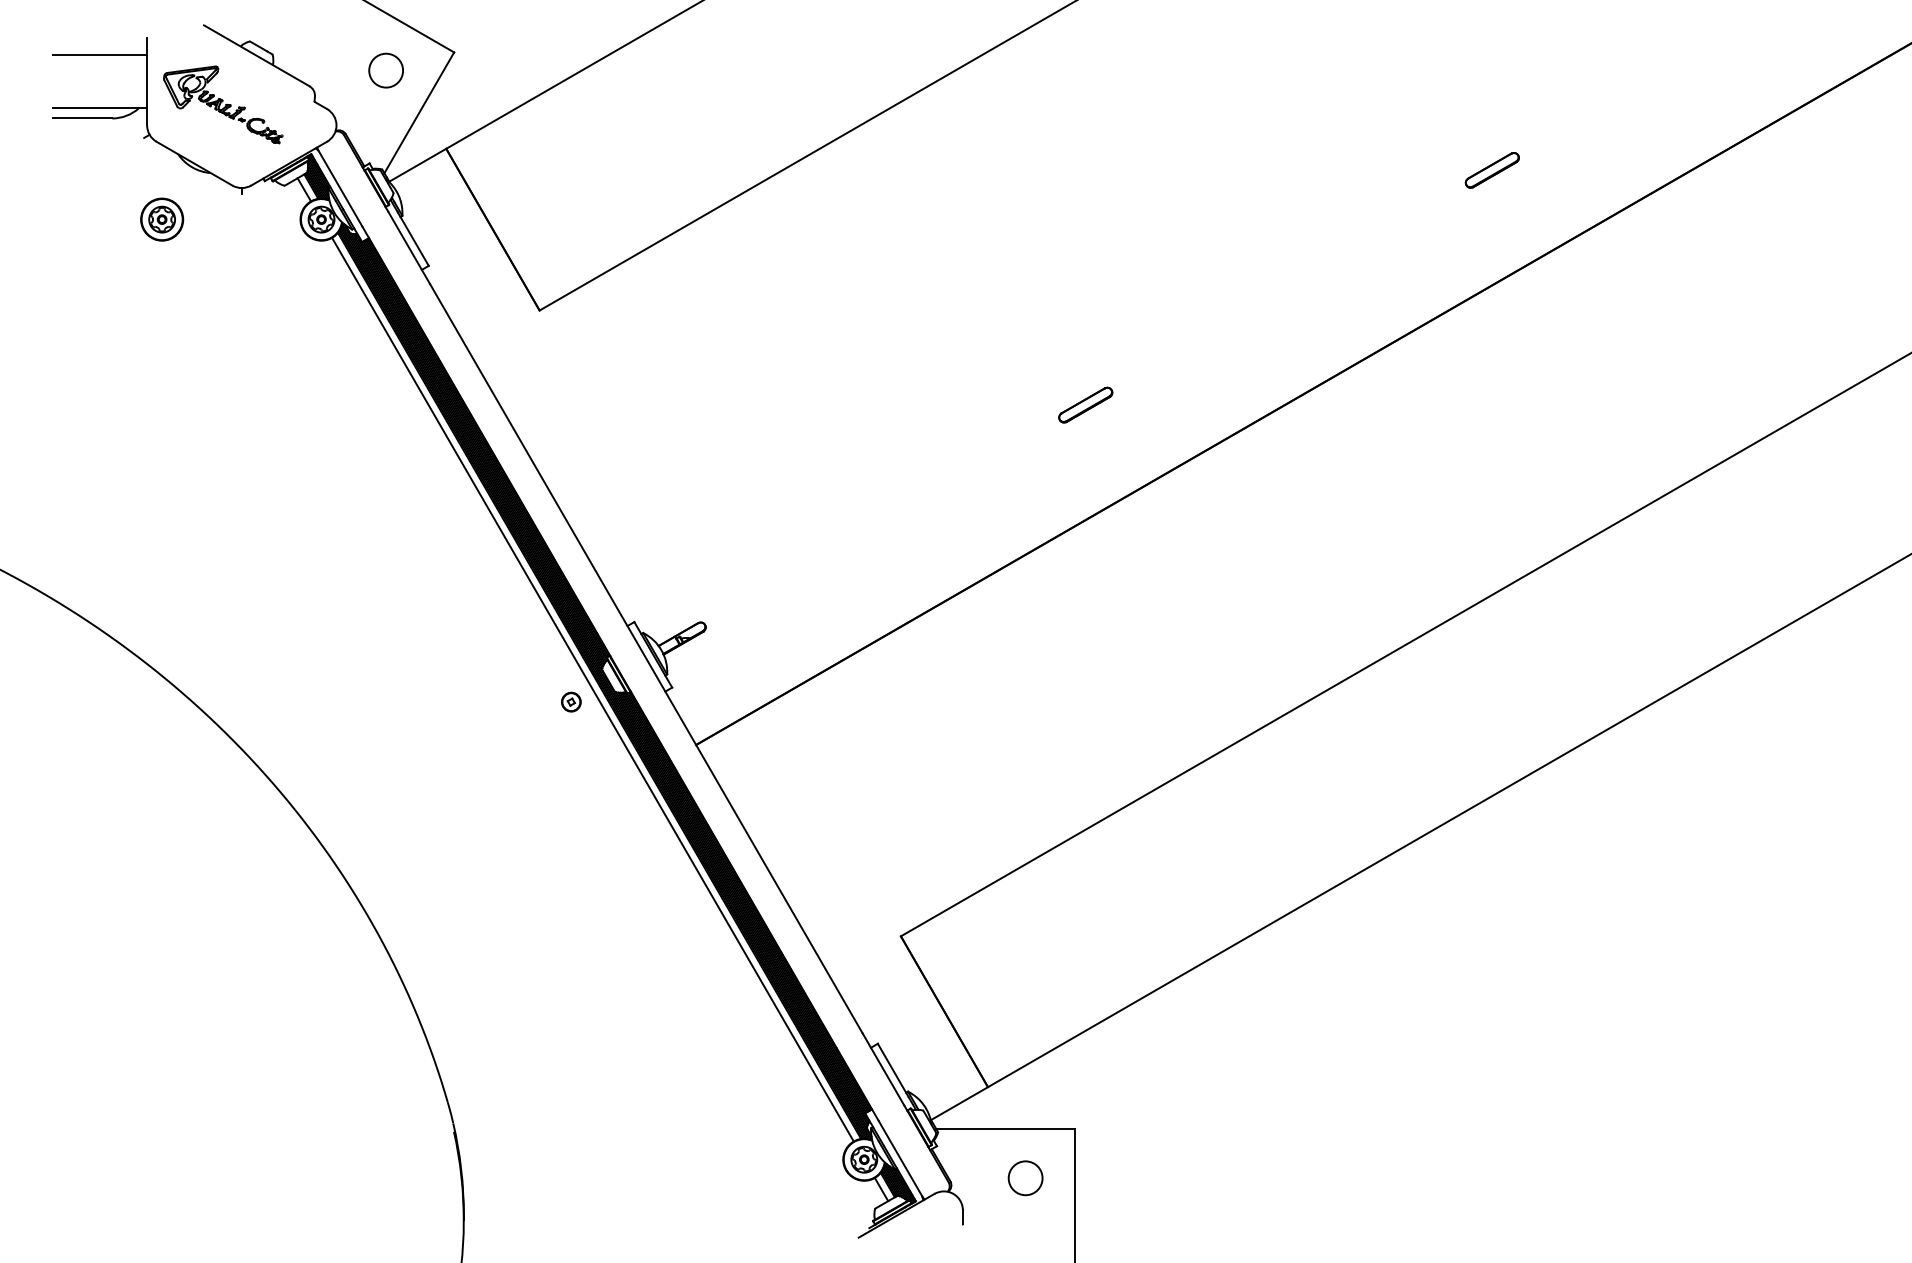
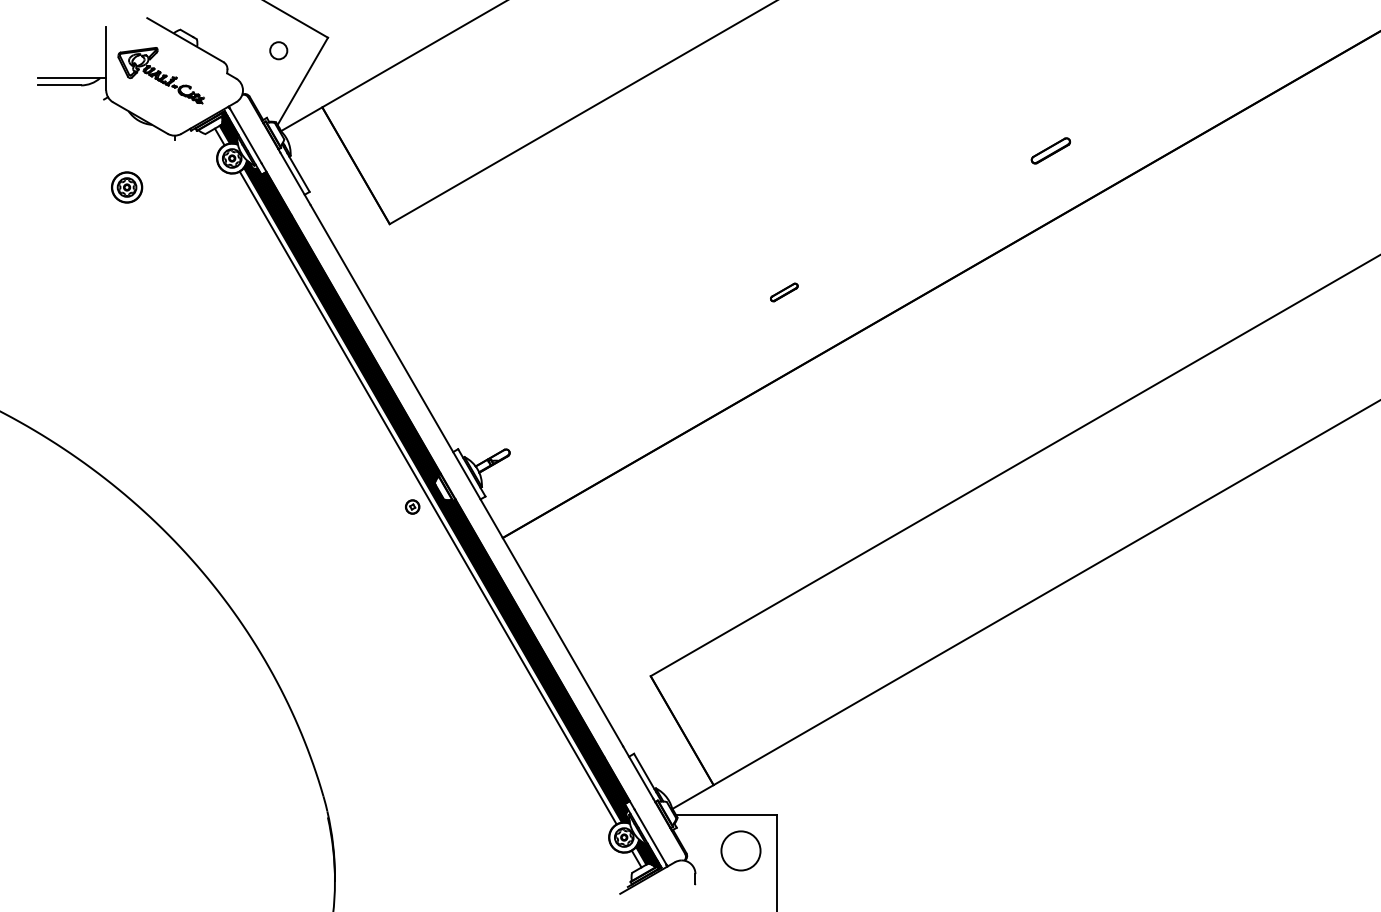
line: (99, 54) -> (71, 39), removed
circle: (385, 70) -> (278, 50), size x0.7
part: (1491, 169) -> (1050, 150), moved
part: (162, 219) -> (127, 187), moved
part: (1086, 405) -> (784, 292), size x0.7
circle: (1025, 1177) -> (740, 850), size x1.6

